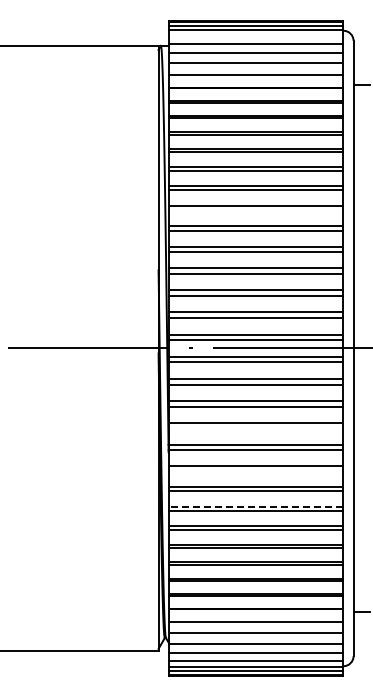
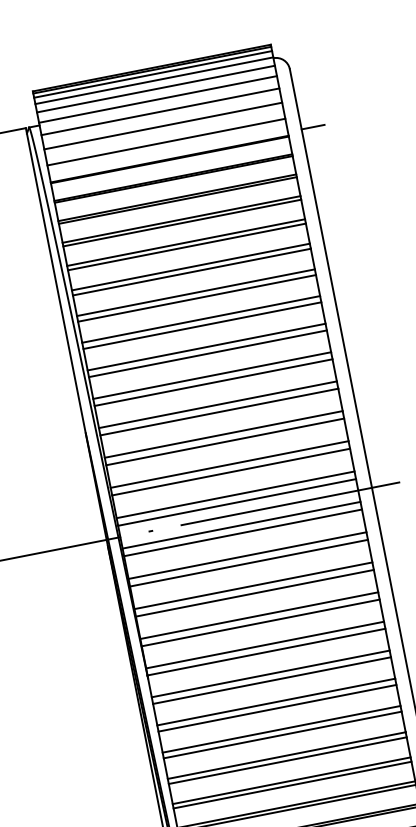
line: (255, 36) -> (155, 89), added
line: (255, 210) -> (201, 326), added
line: (255, 428) -> (259, 622), added
line: (255, 471) -> (271, 681), added
line: (255, 506) -> (280, 729), dashed -> solid

